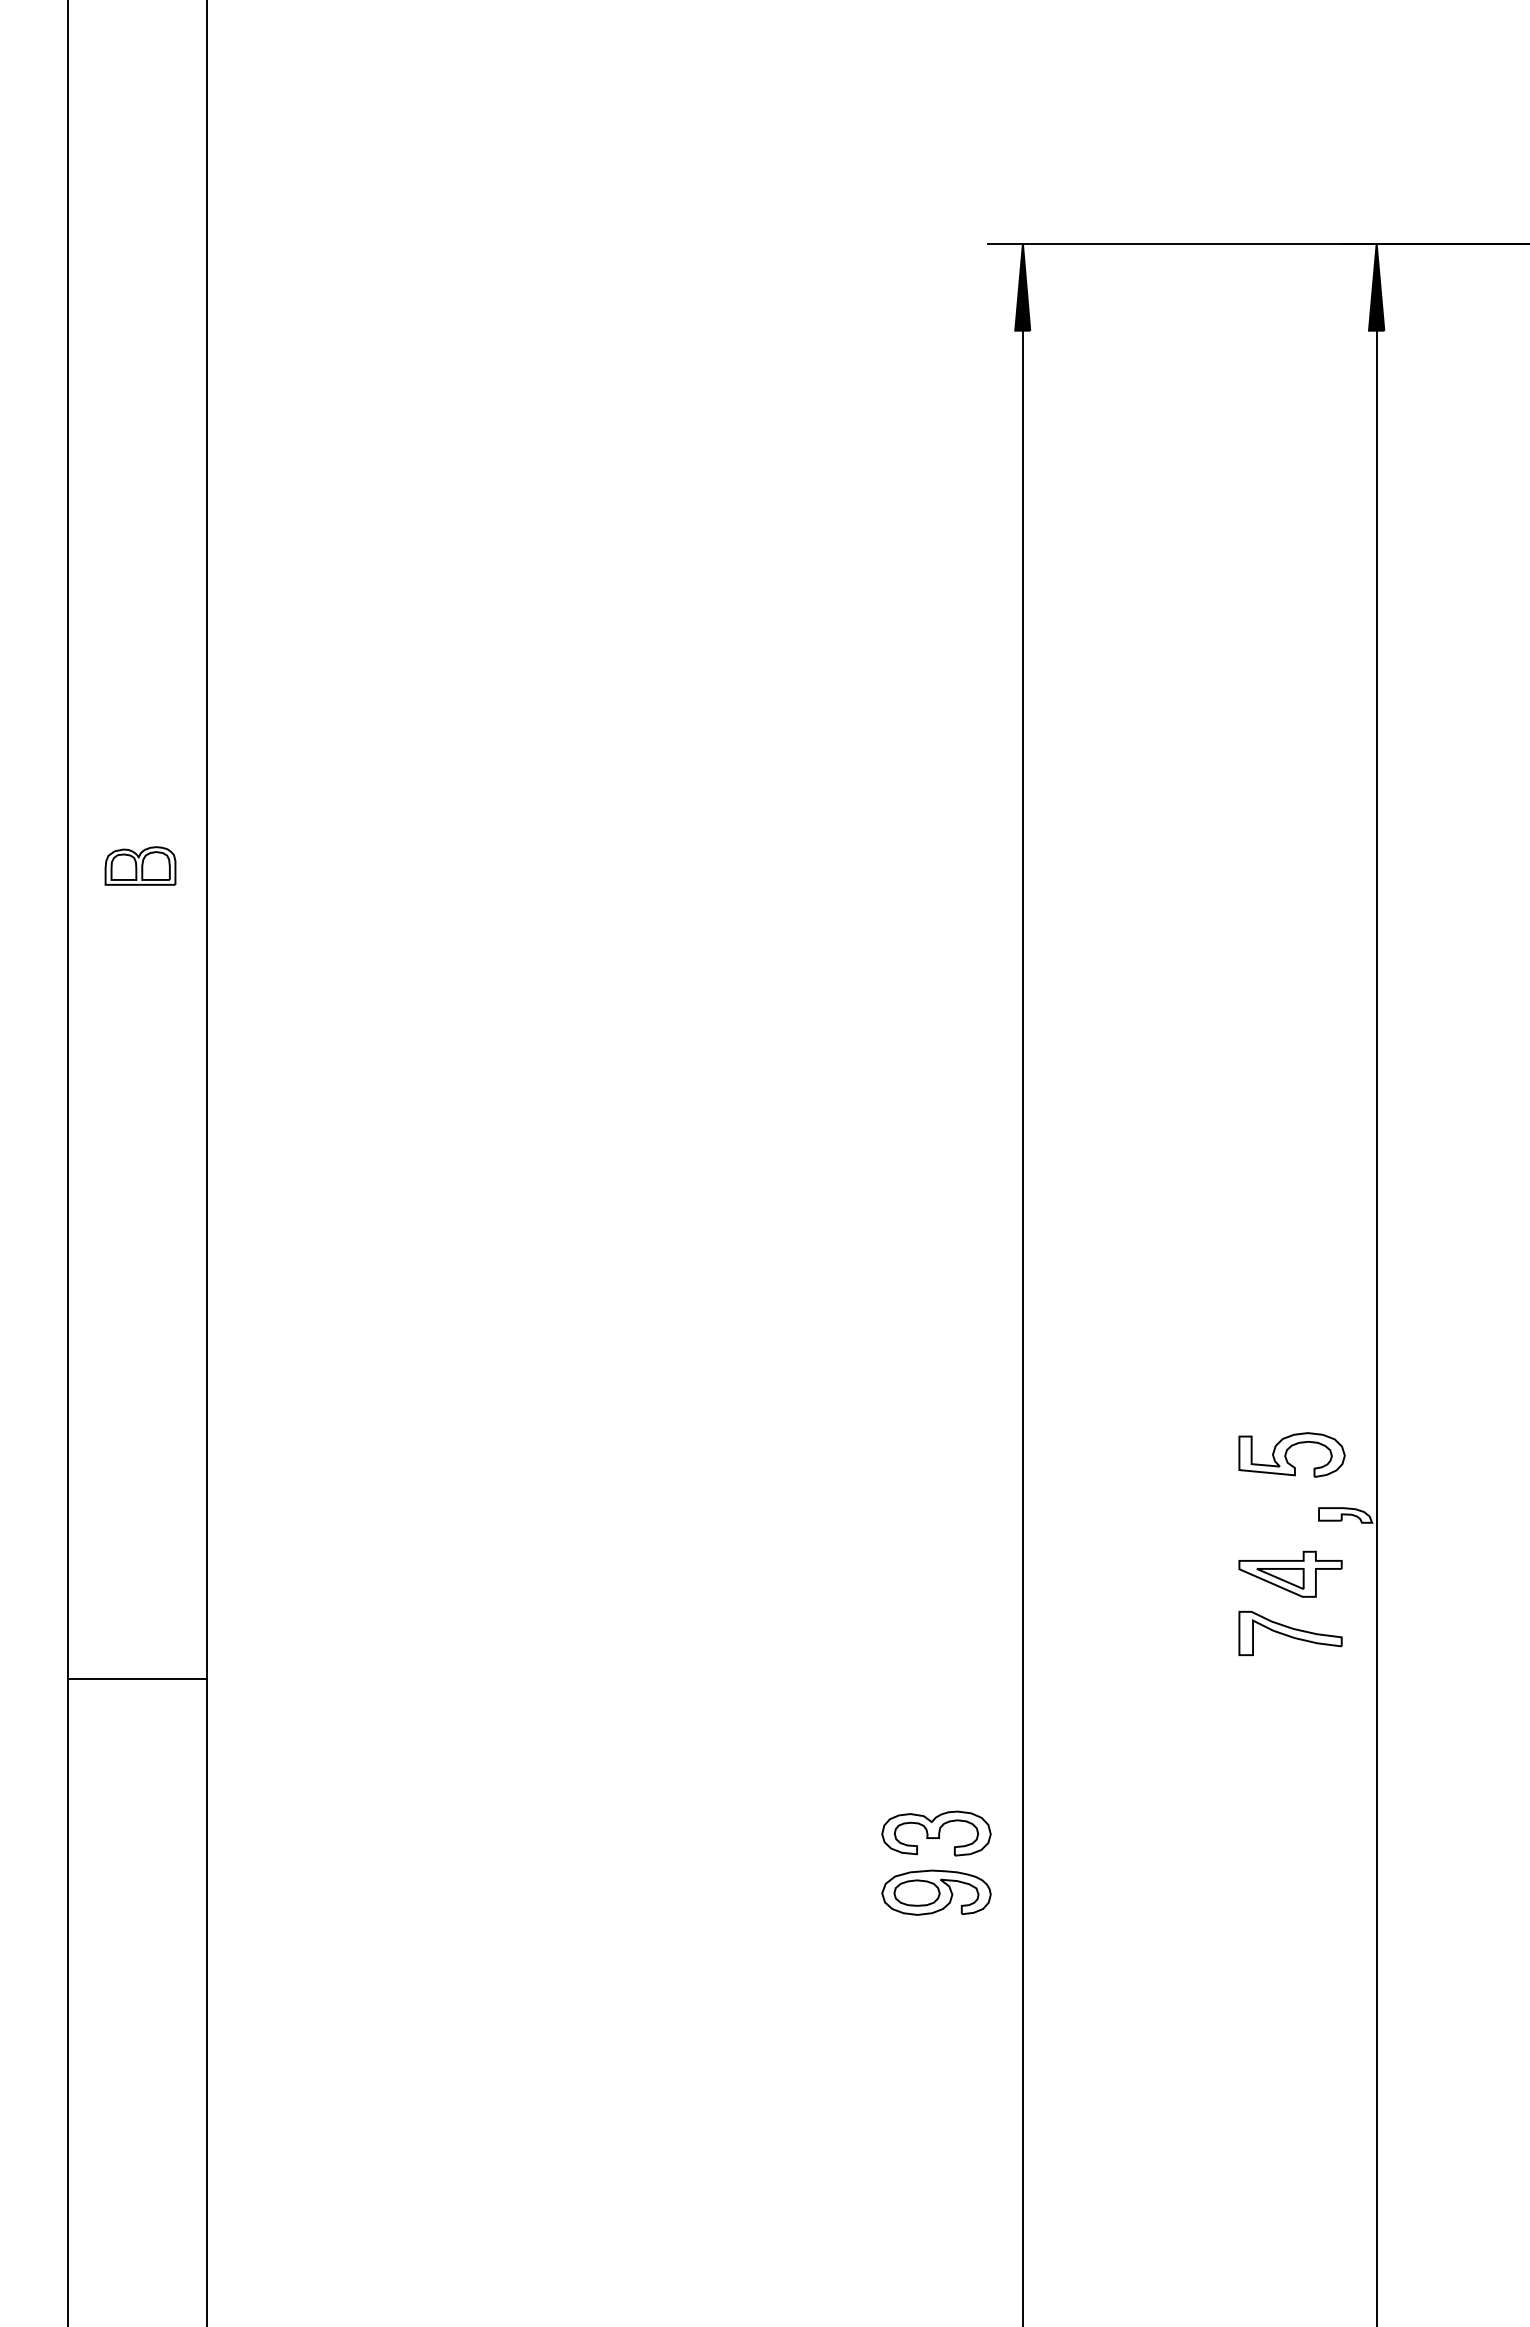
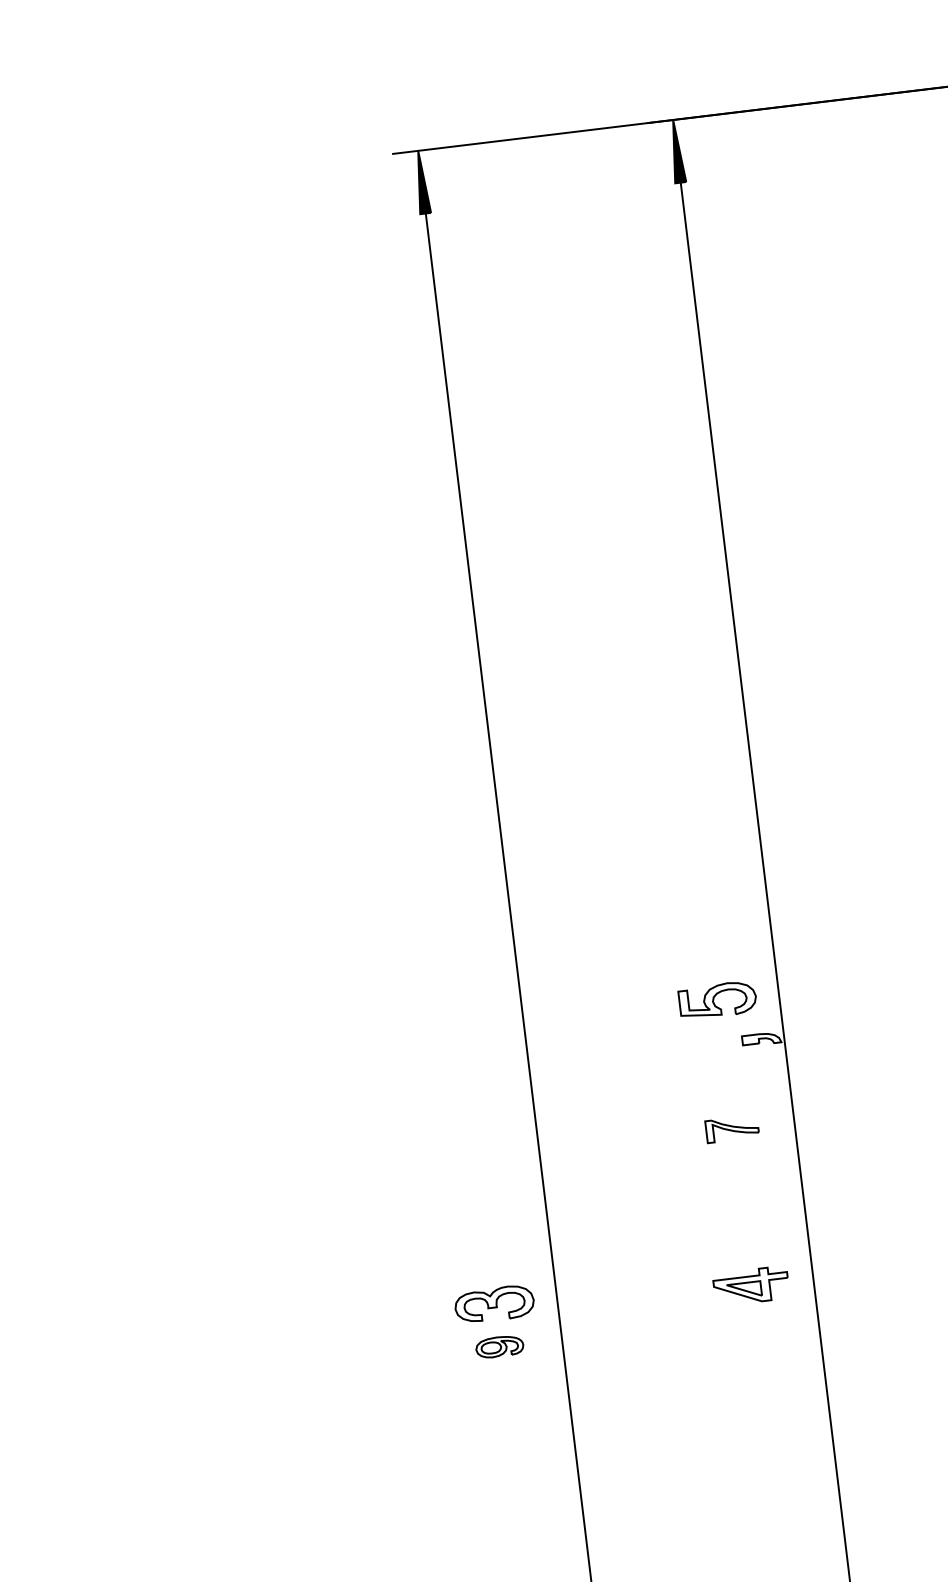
part: (1290, 1573) -> (751, 1285), moved
part: (1290, 1633) -> (732, 1129), size x0.7
part: (936, 1892) -> (499, 1346), size x0.6

